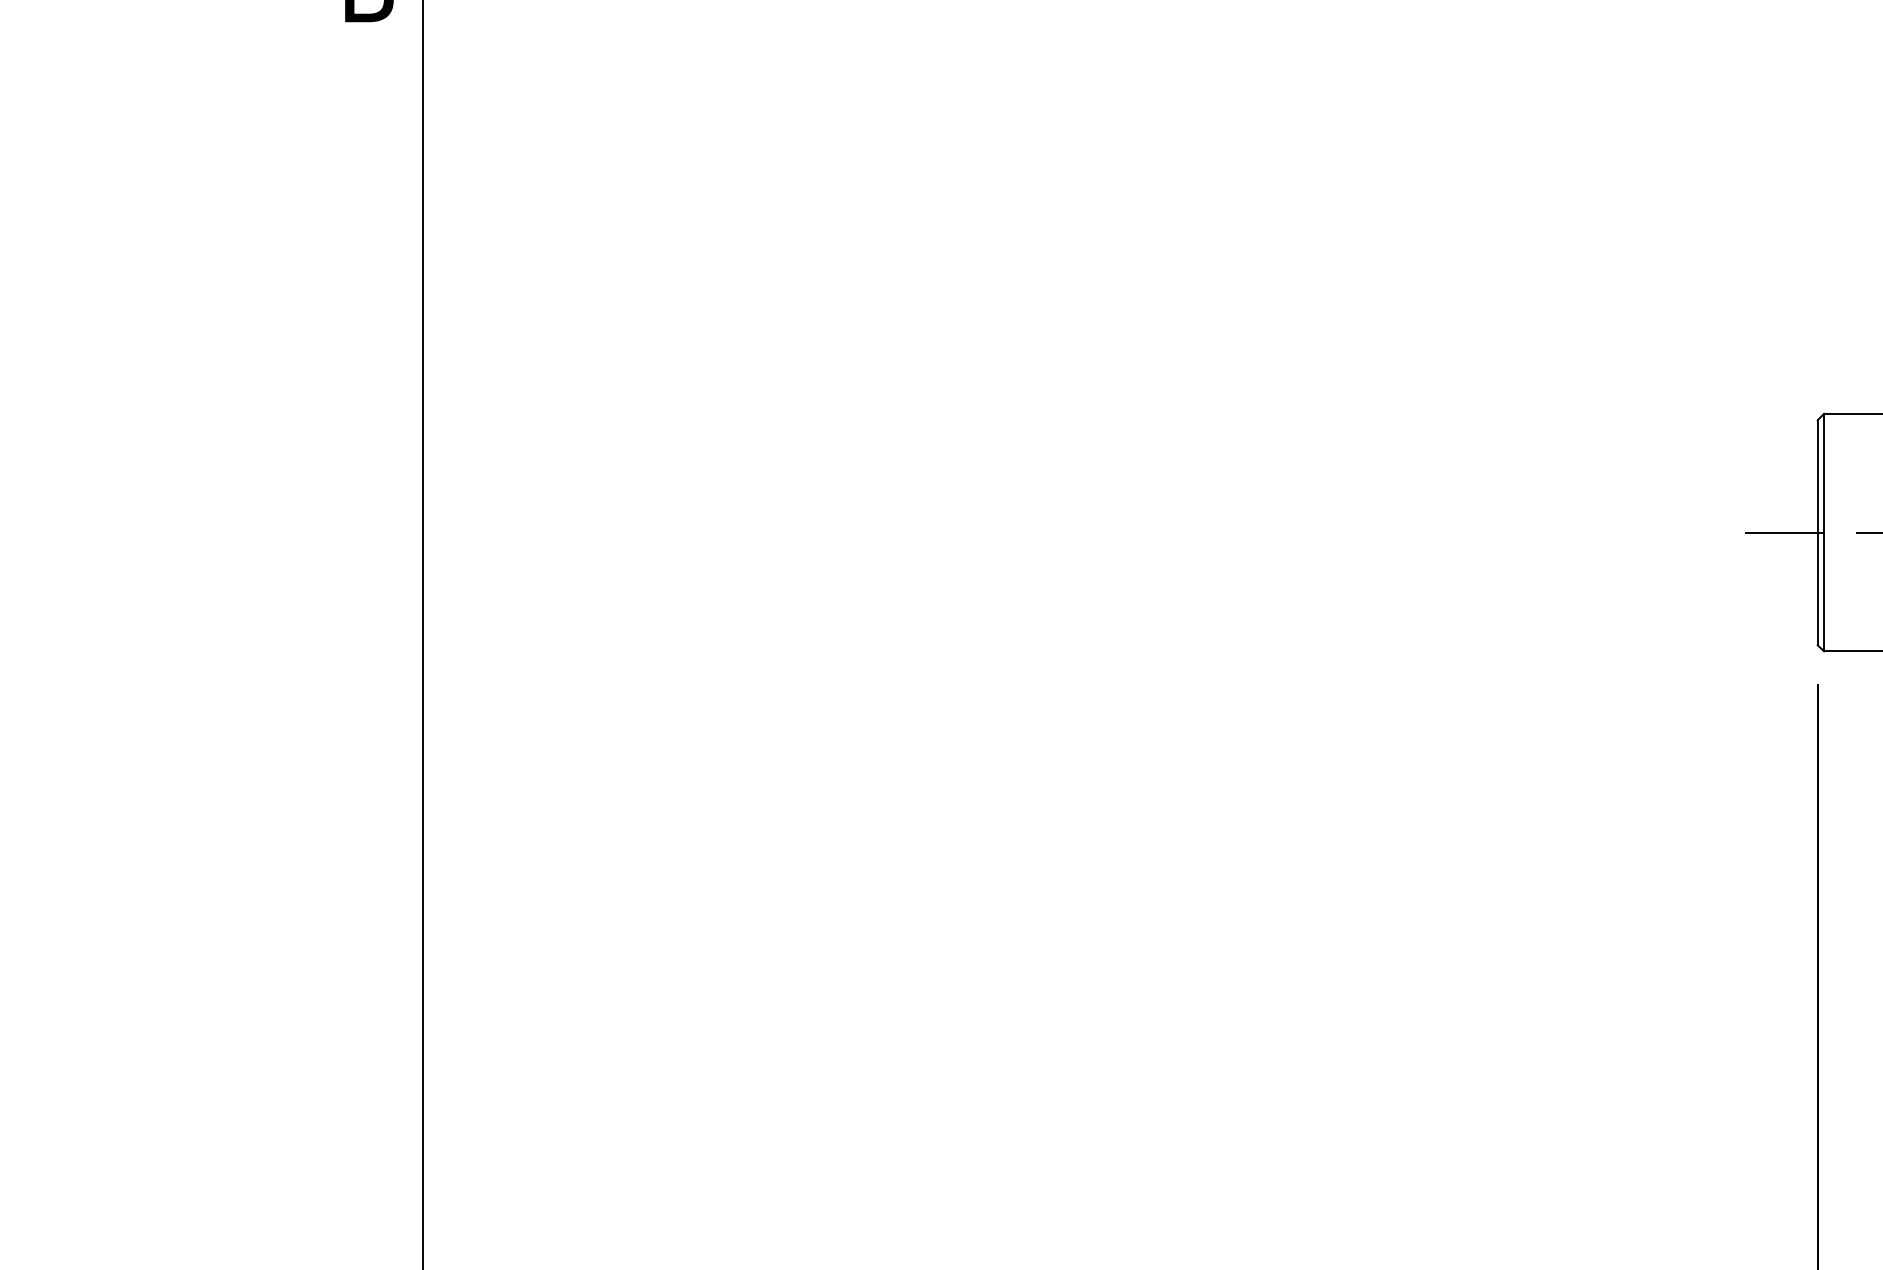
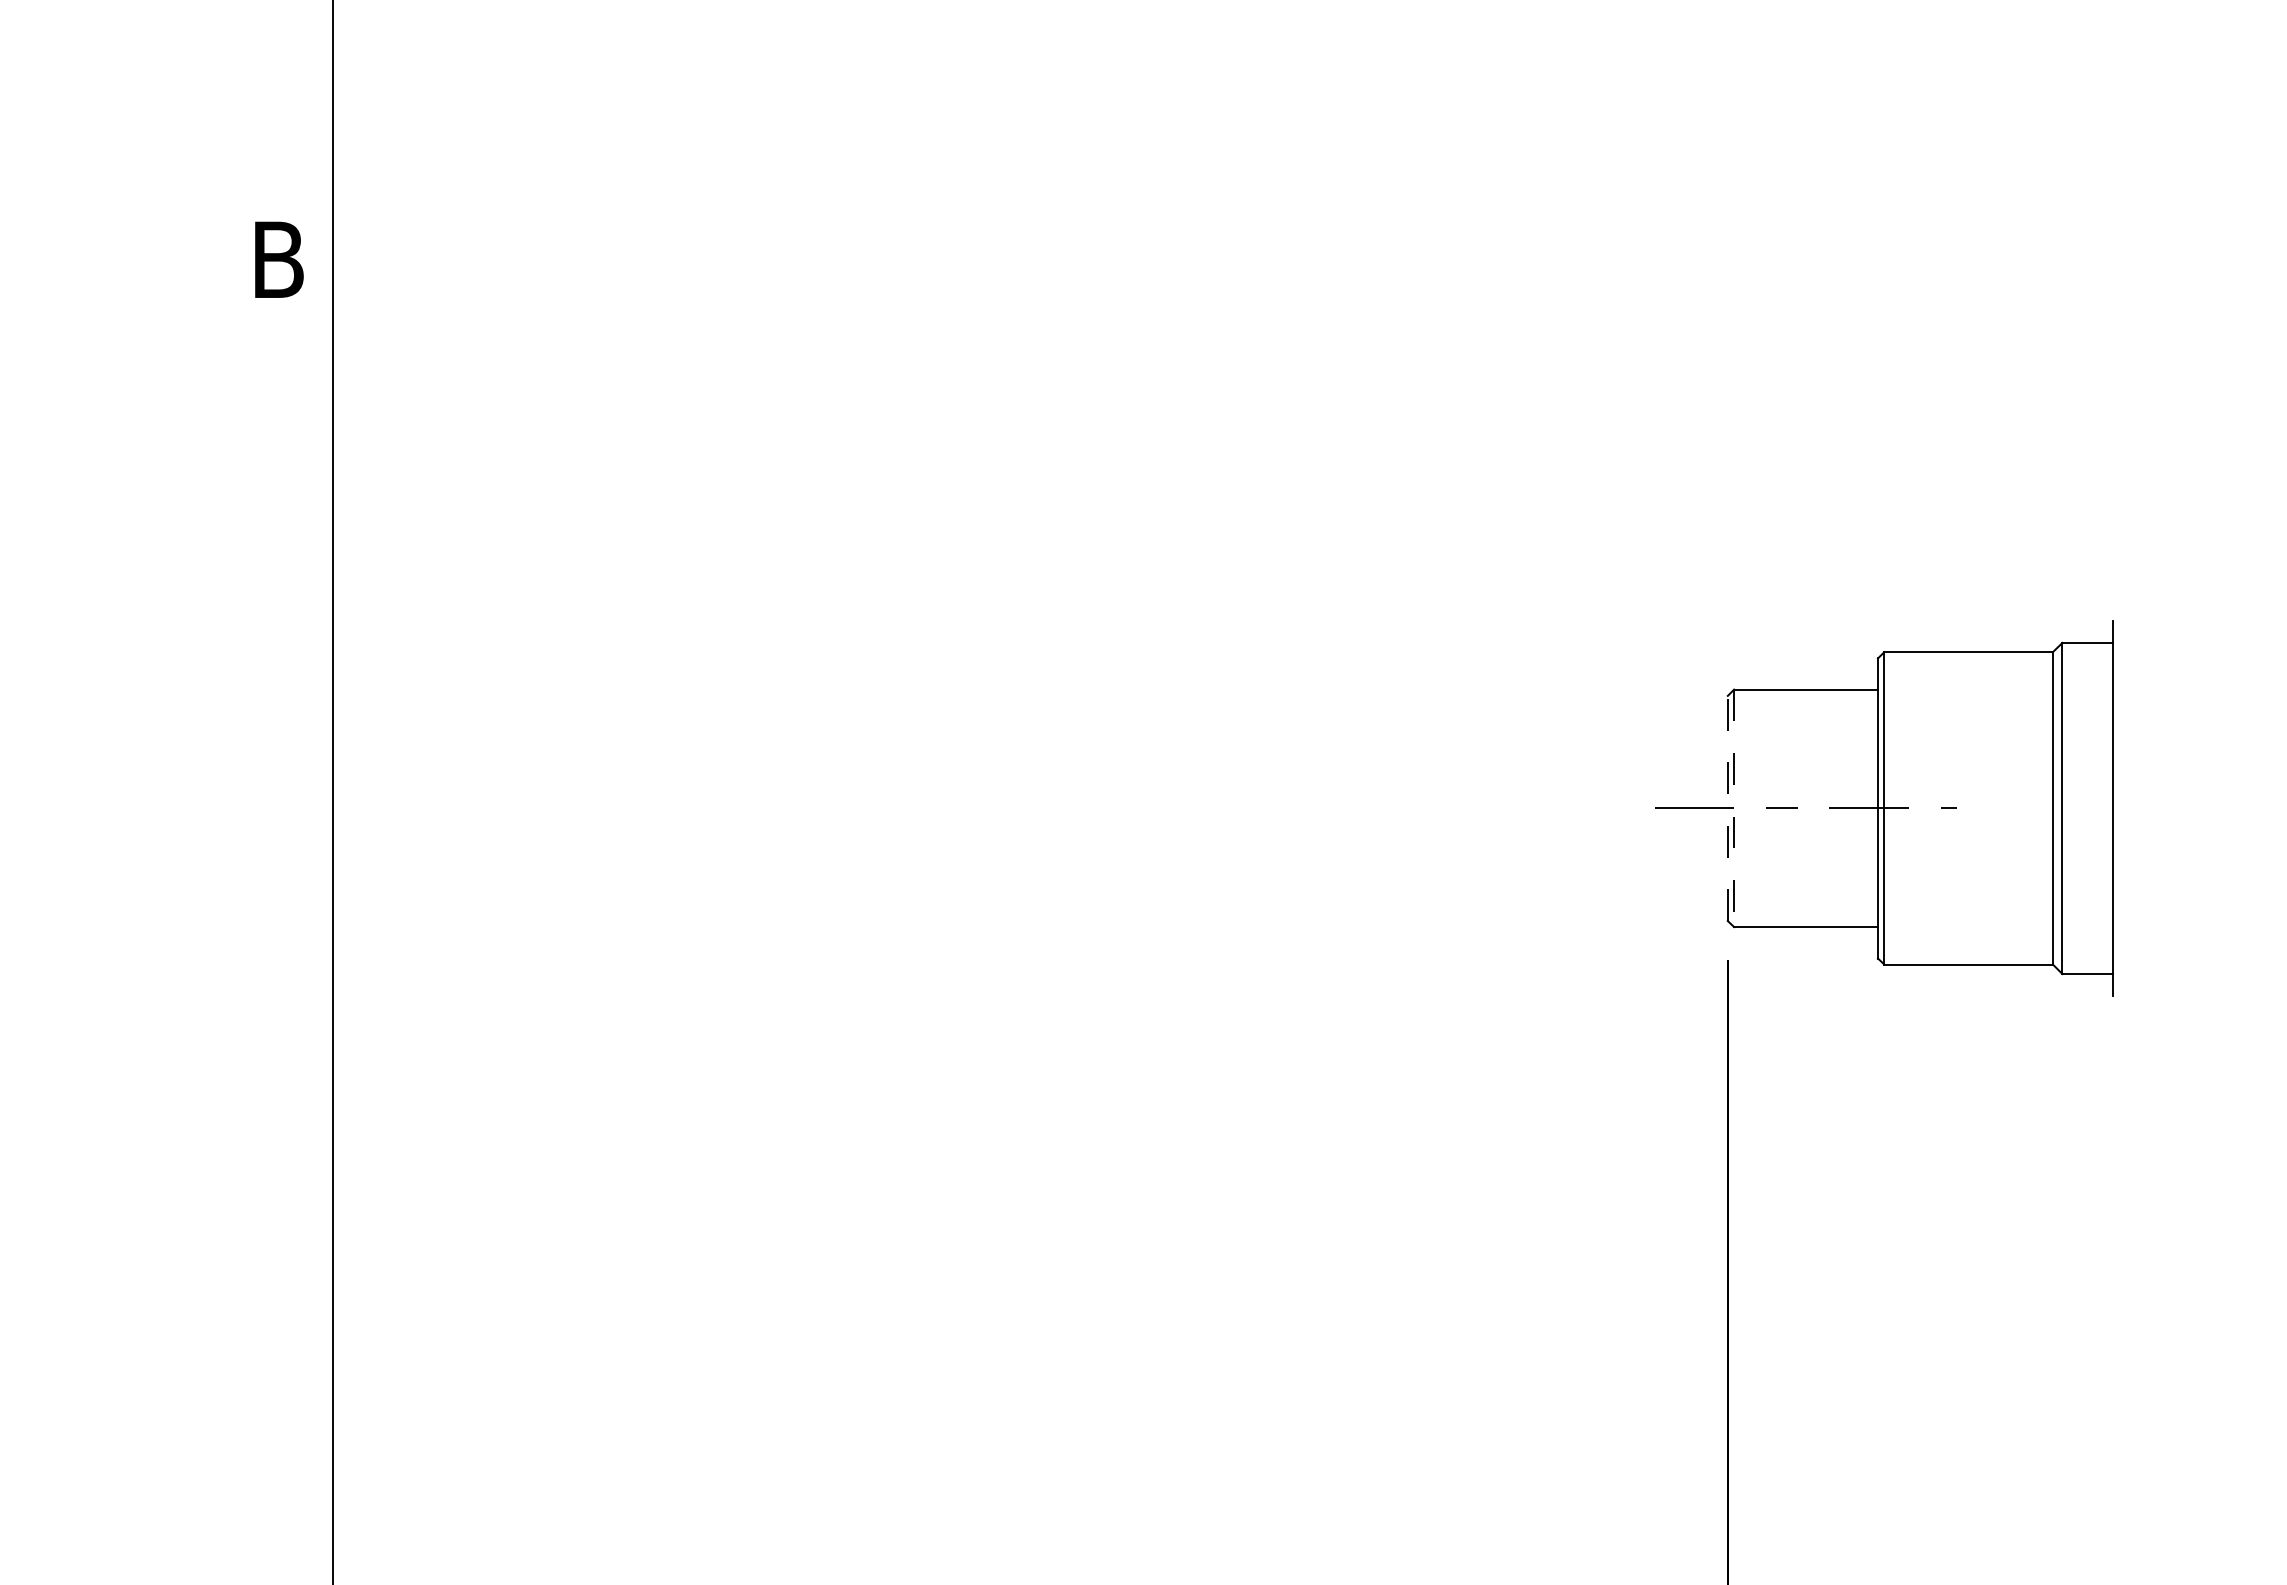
line: (1817, 532) -> (1727, 808), solid -> dashed
line: (1824, 532) -> (1734, 808), solid -> dashed

